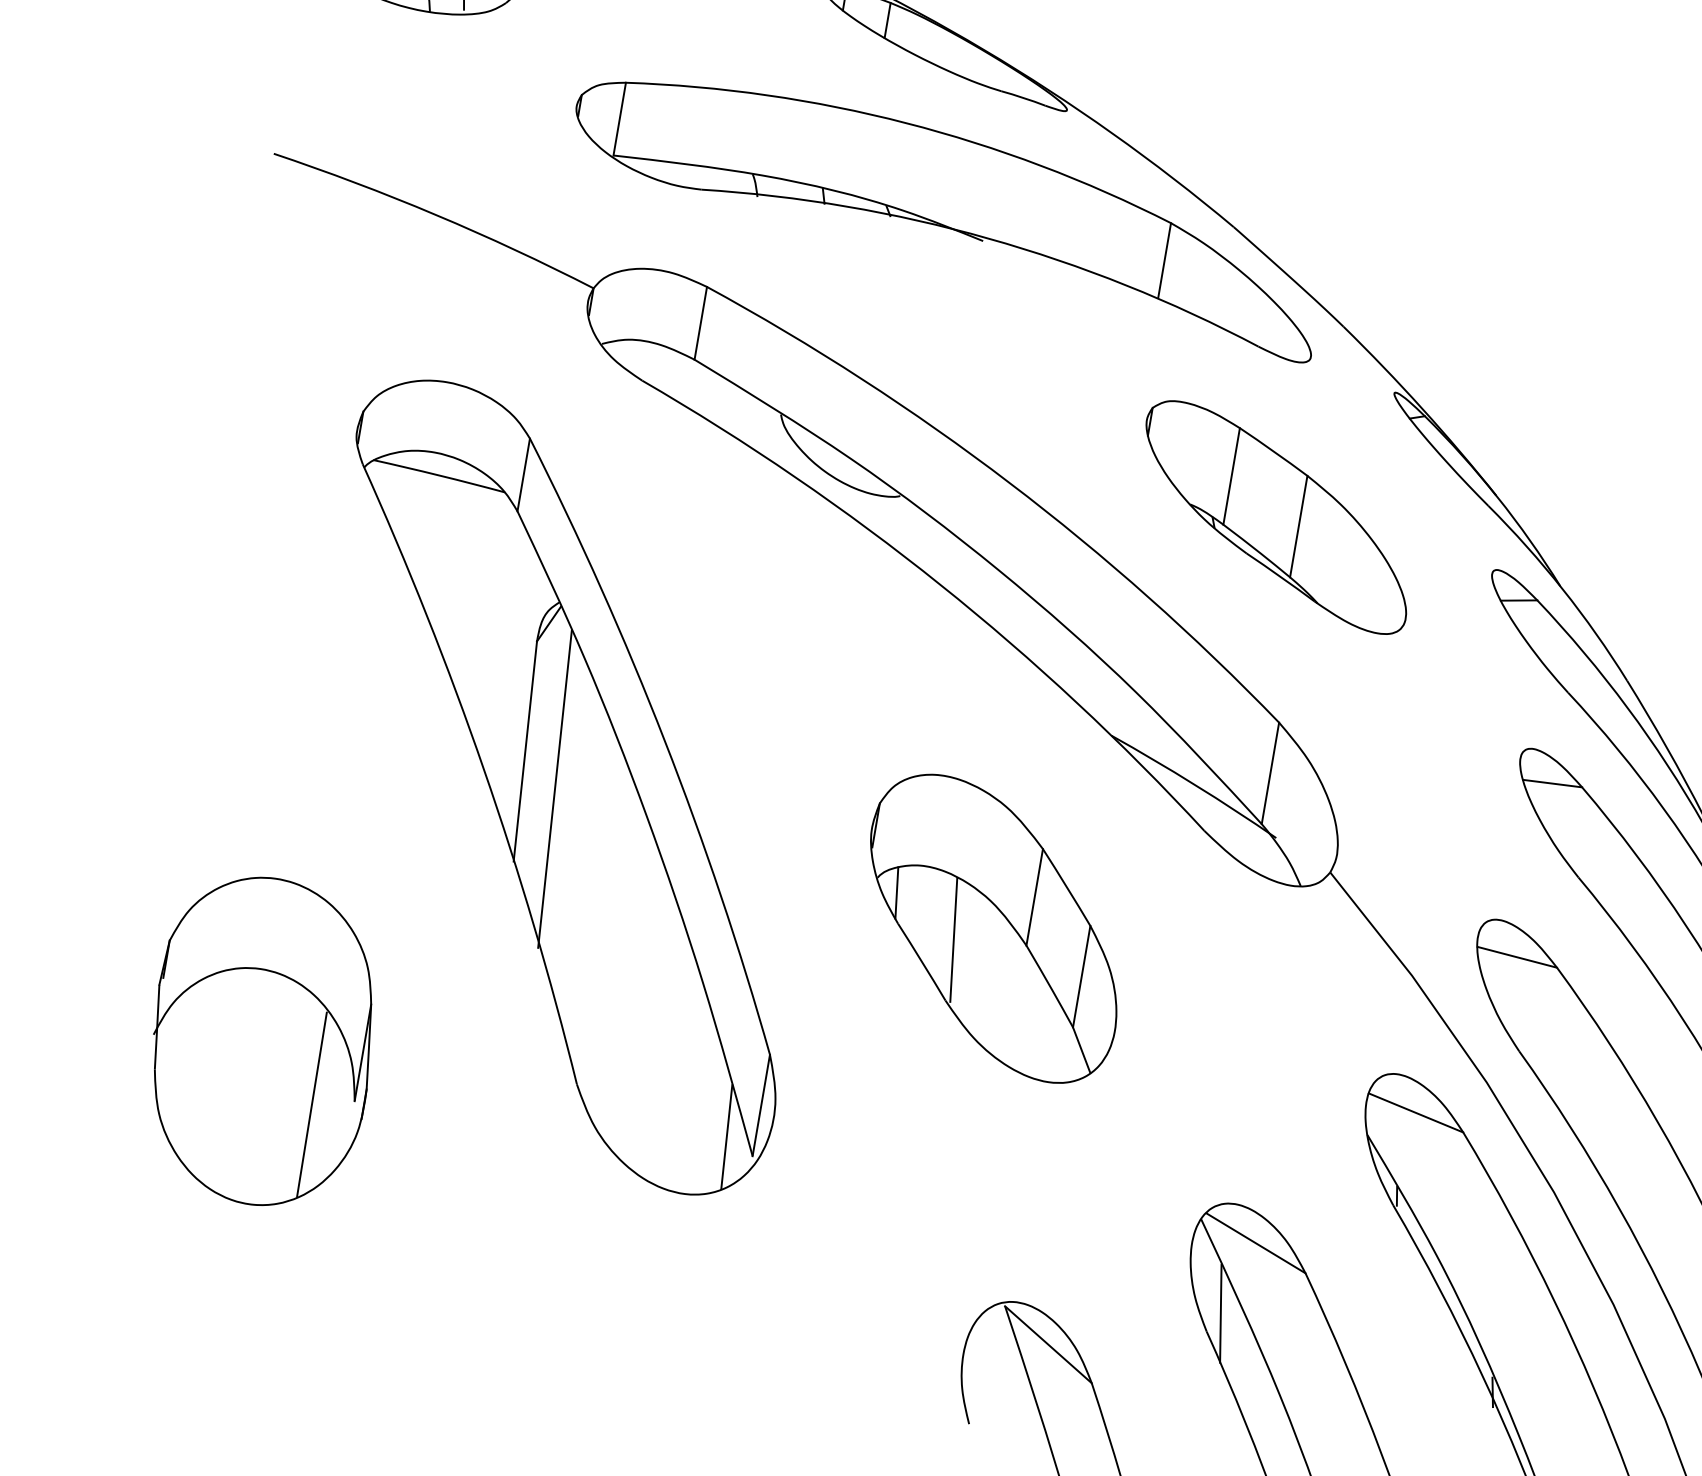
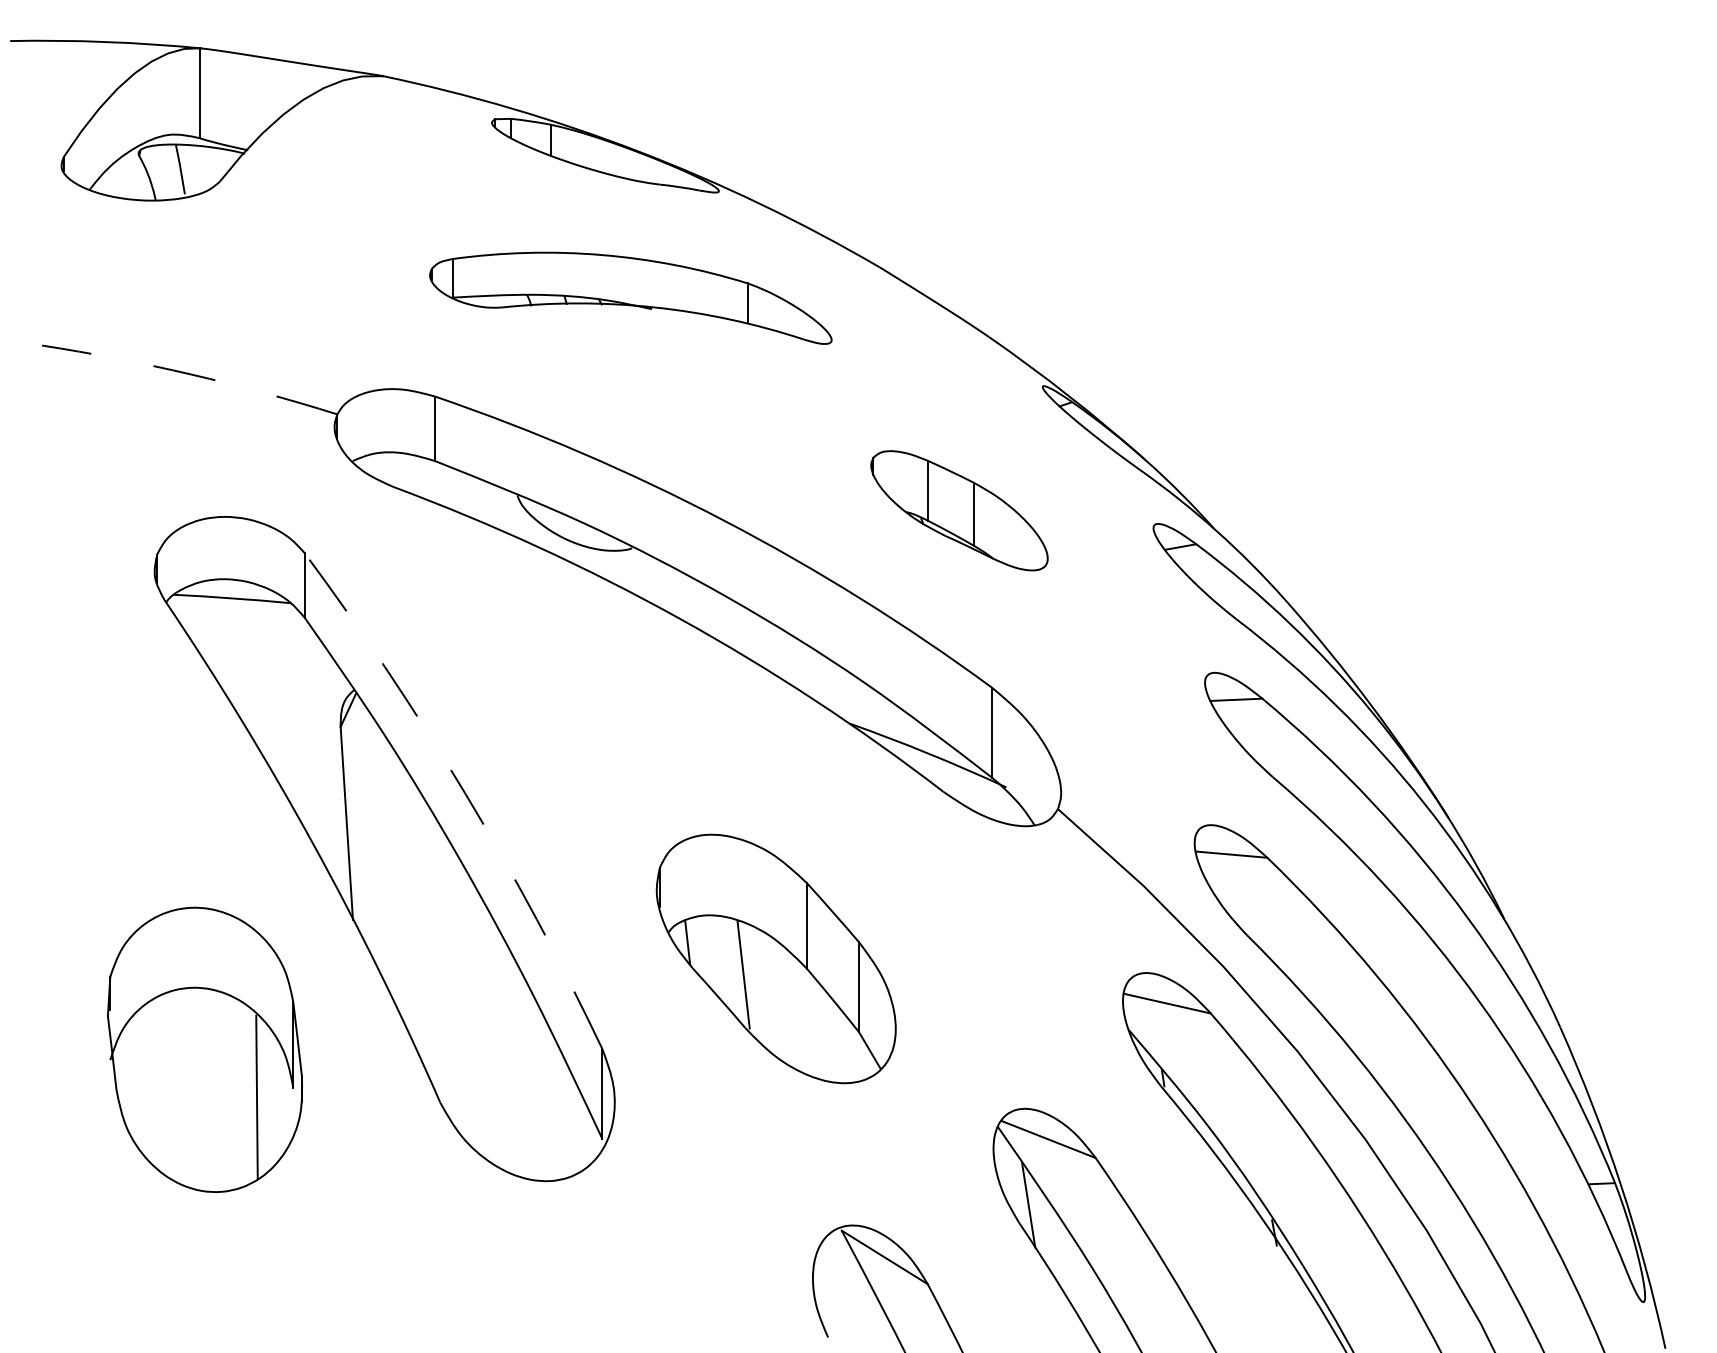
part: (946, 214) -> (630, 298), size x0.6
arc: (436, 215) -> (191, 374), solid -> dashed
part: (1276, 516) -> (959, 510), size x0.7
arc: (664, 740) -> (465, 793), solid -> dashed
line: (554, 789) -> (377, 851), removed
part: (992, 927) -> (775, 958), moved
part: (261, 1040) -> (204, 1049), moved
line: (727, 1136) -> (577, 1125), removed

